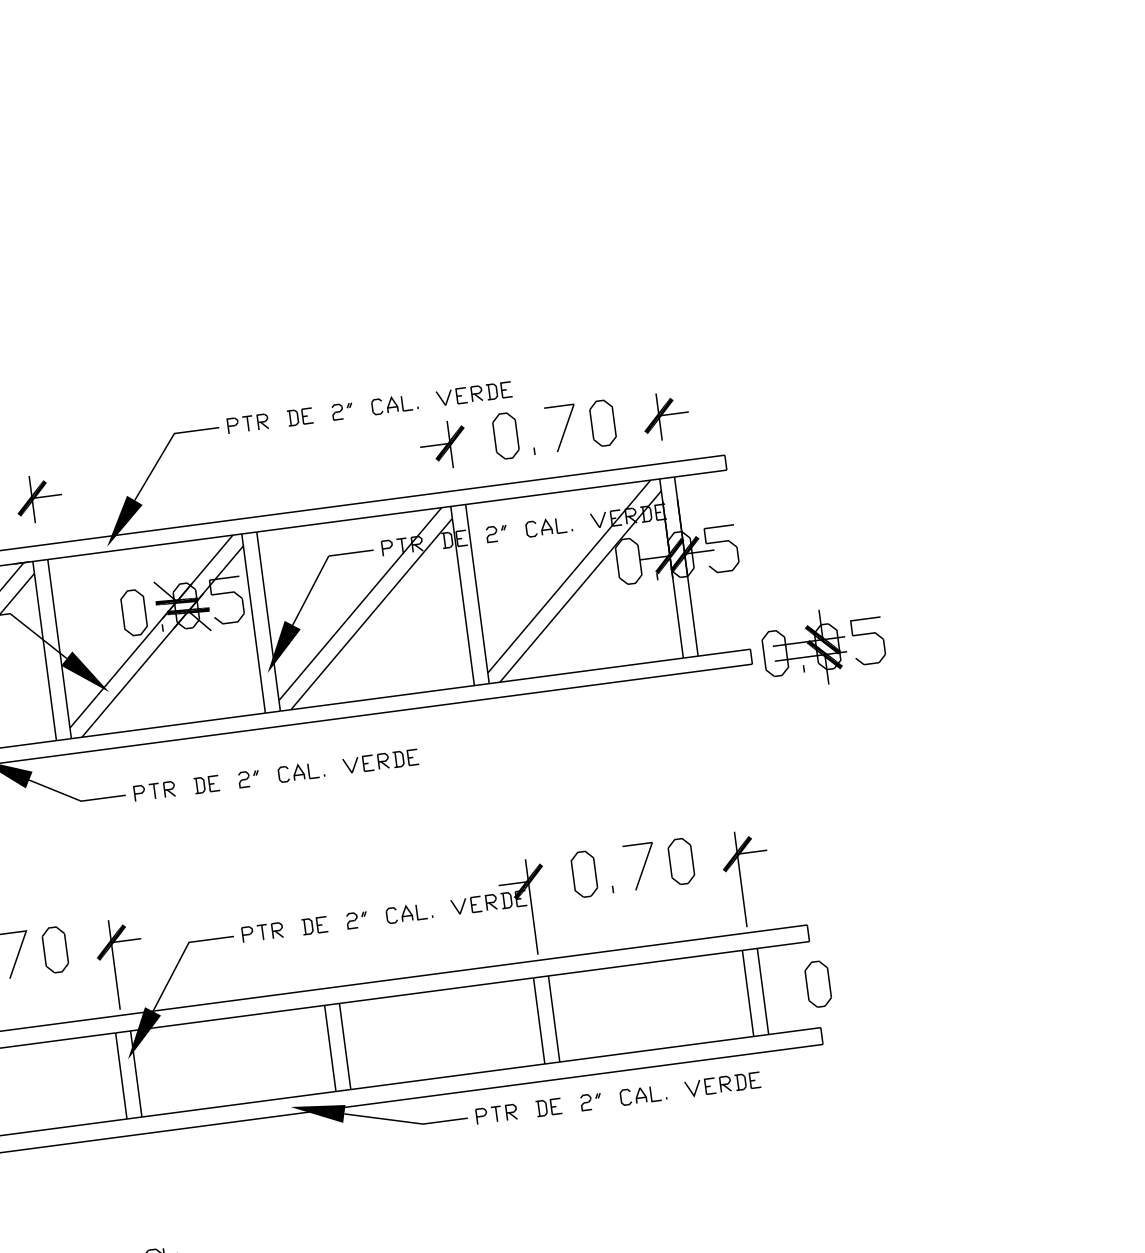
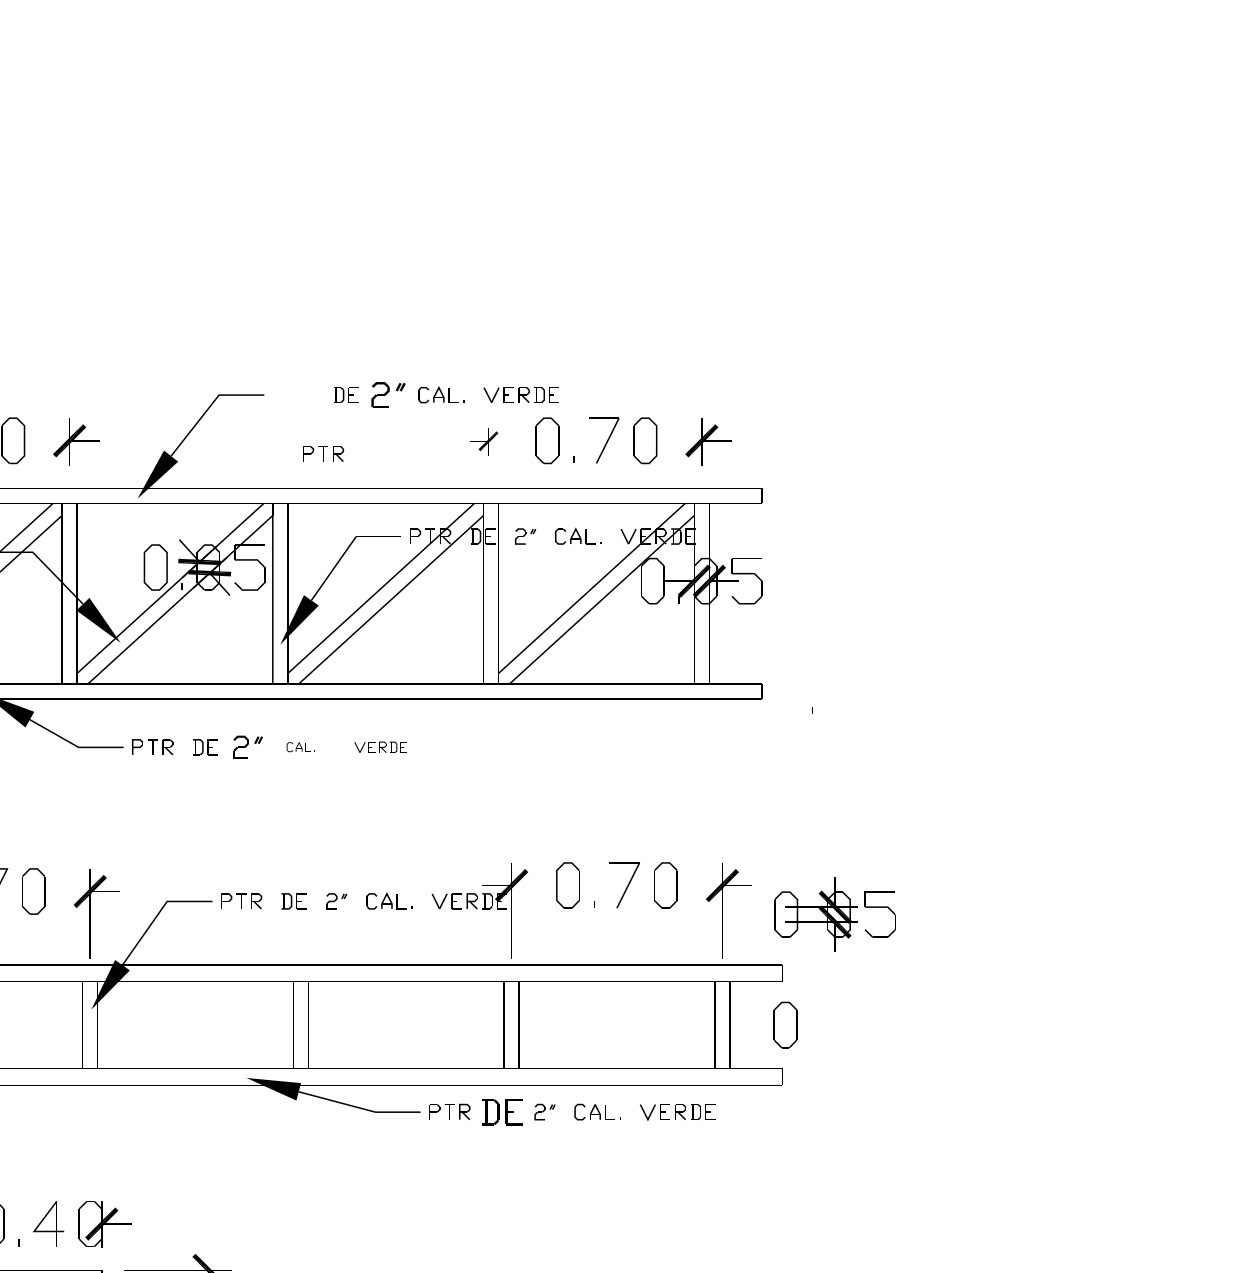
part: (342, 410) -> (388, 394), size x1.6
part: (248, 423) -> (323, 453), moved
part: (443, 444) -> (484, 441), size x0.6
part: (823, 647) -> (834, 914), moved
part: (380, 761) -> (380, 747), size x0.7
part: (301, 771) -> (300, 746), size x0.6
part: (248, 779) -> (247, 747), size x1.4
part: (548, 1106) -> (502, 1111), size x1.6

